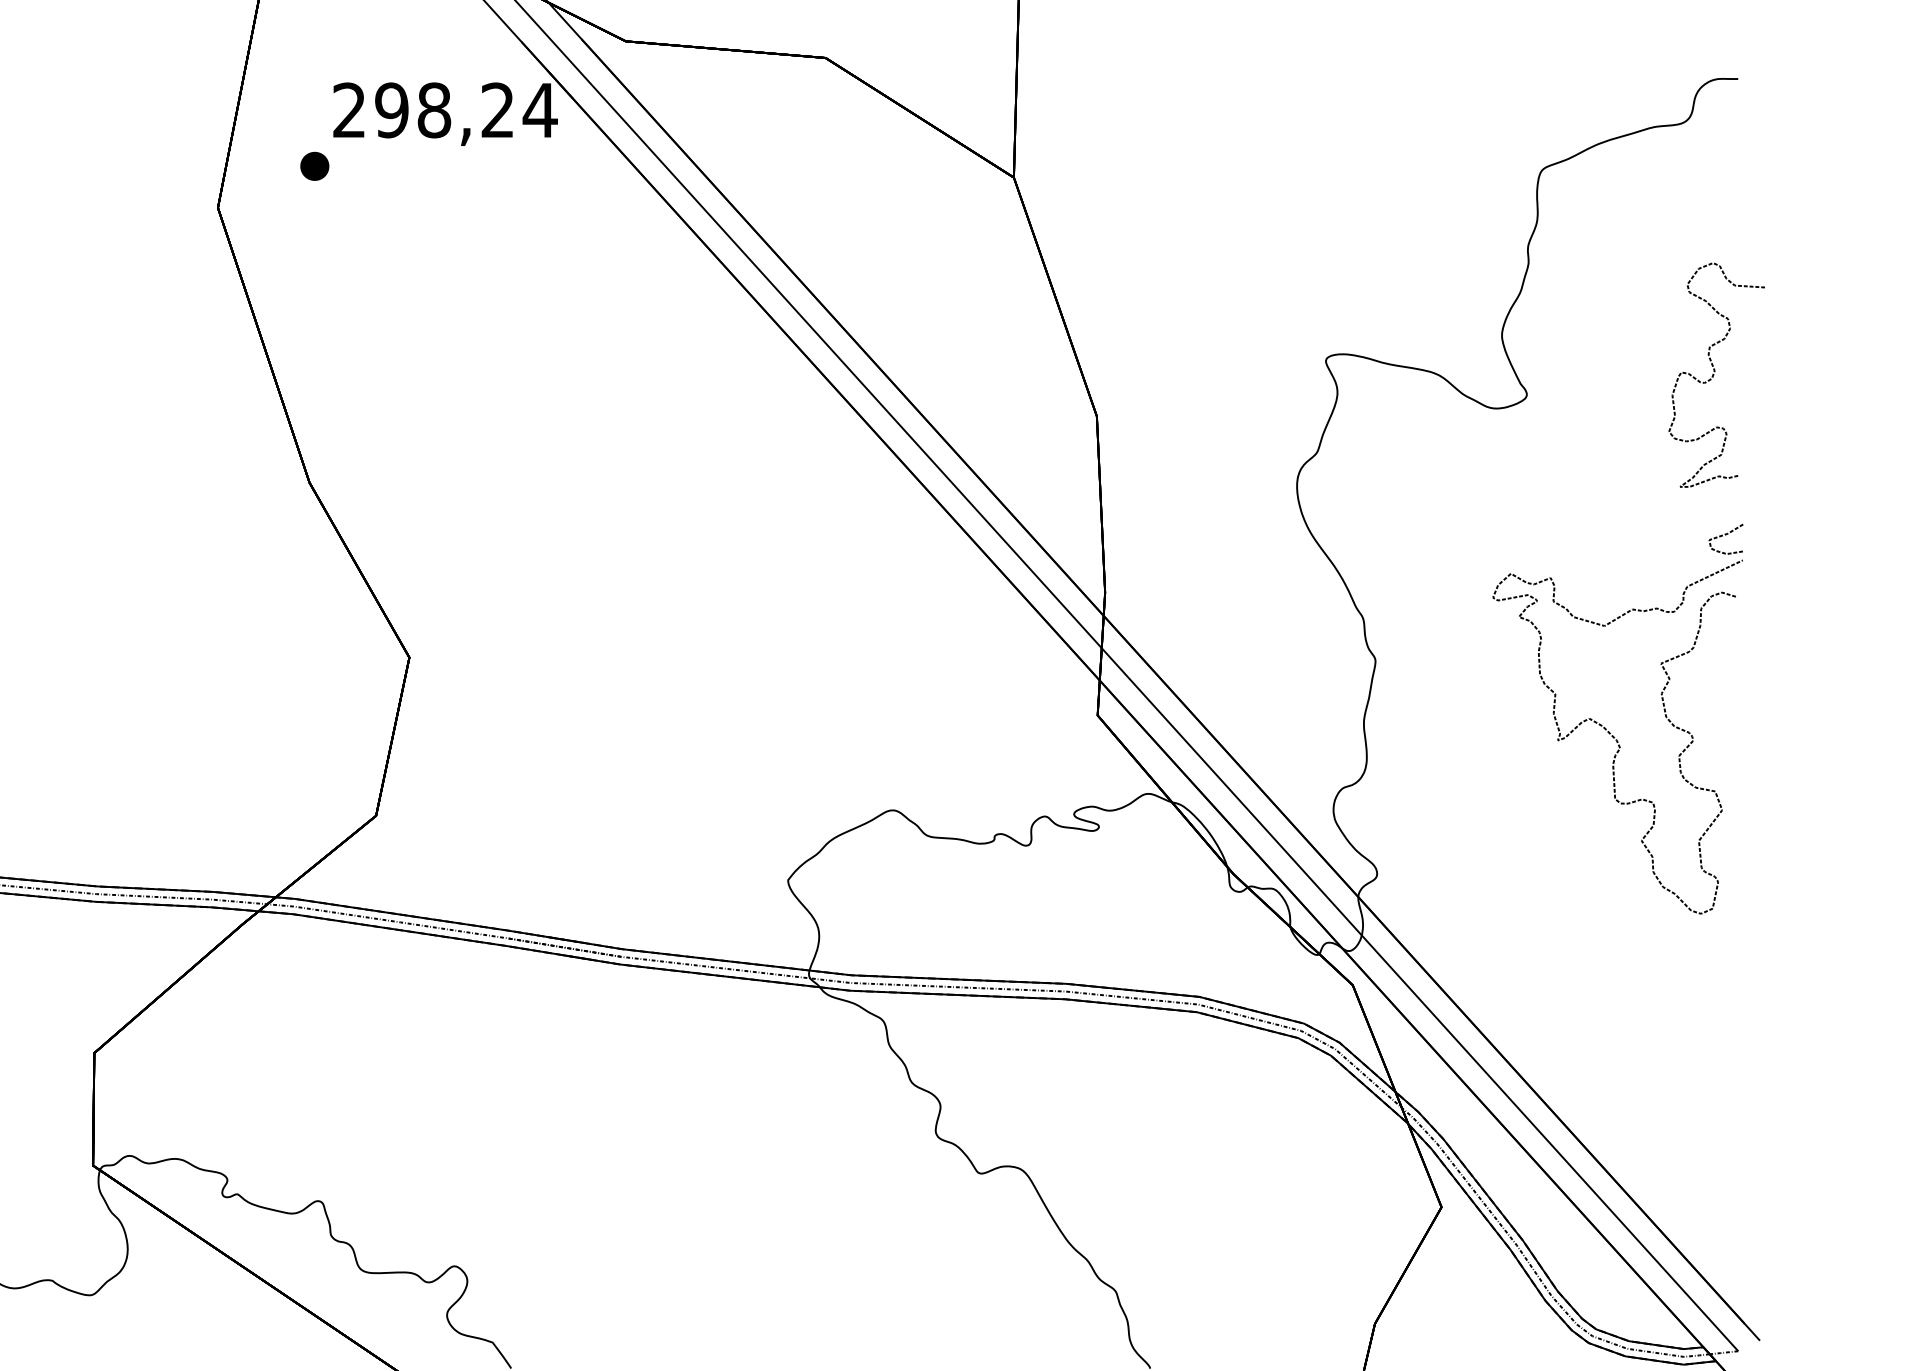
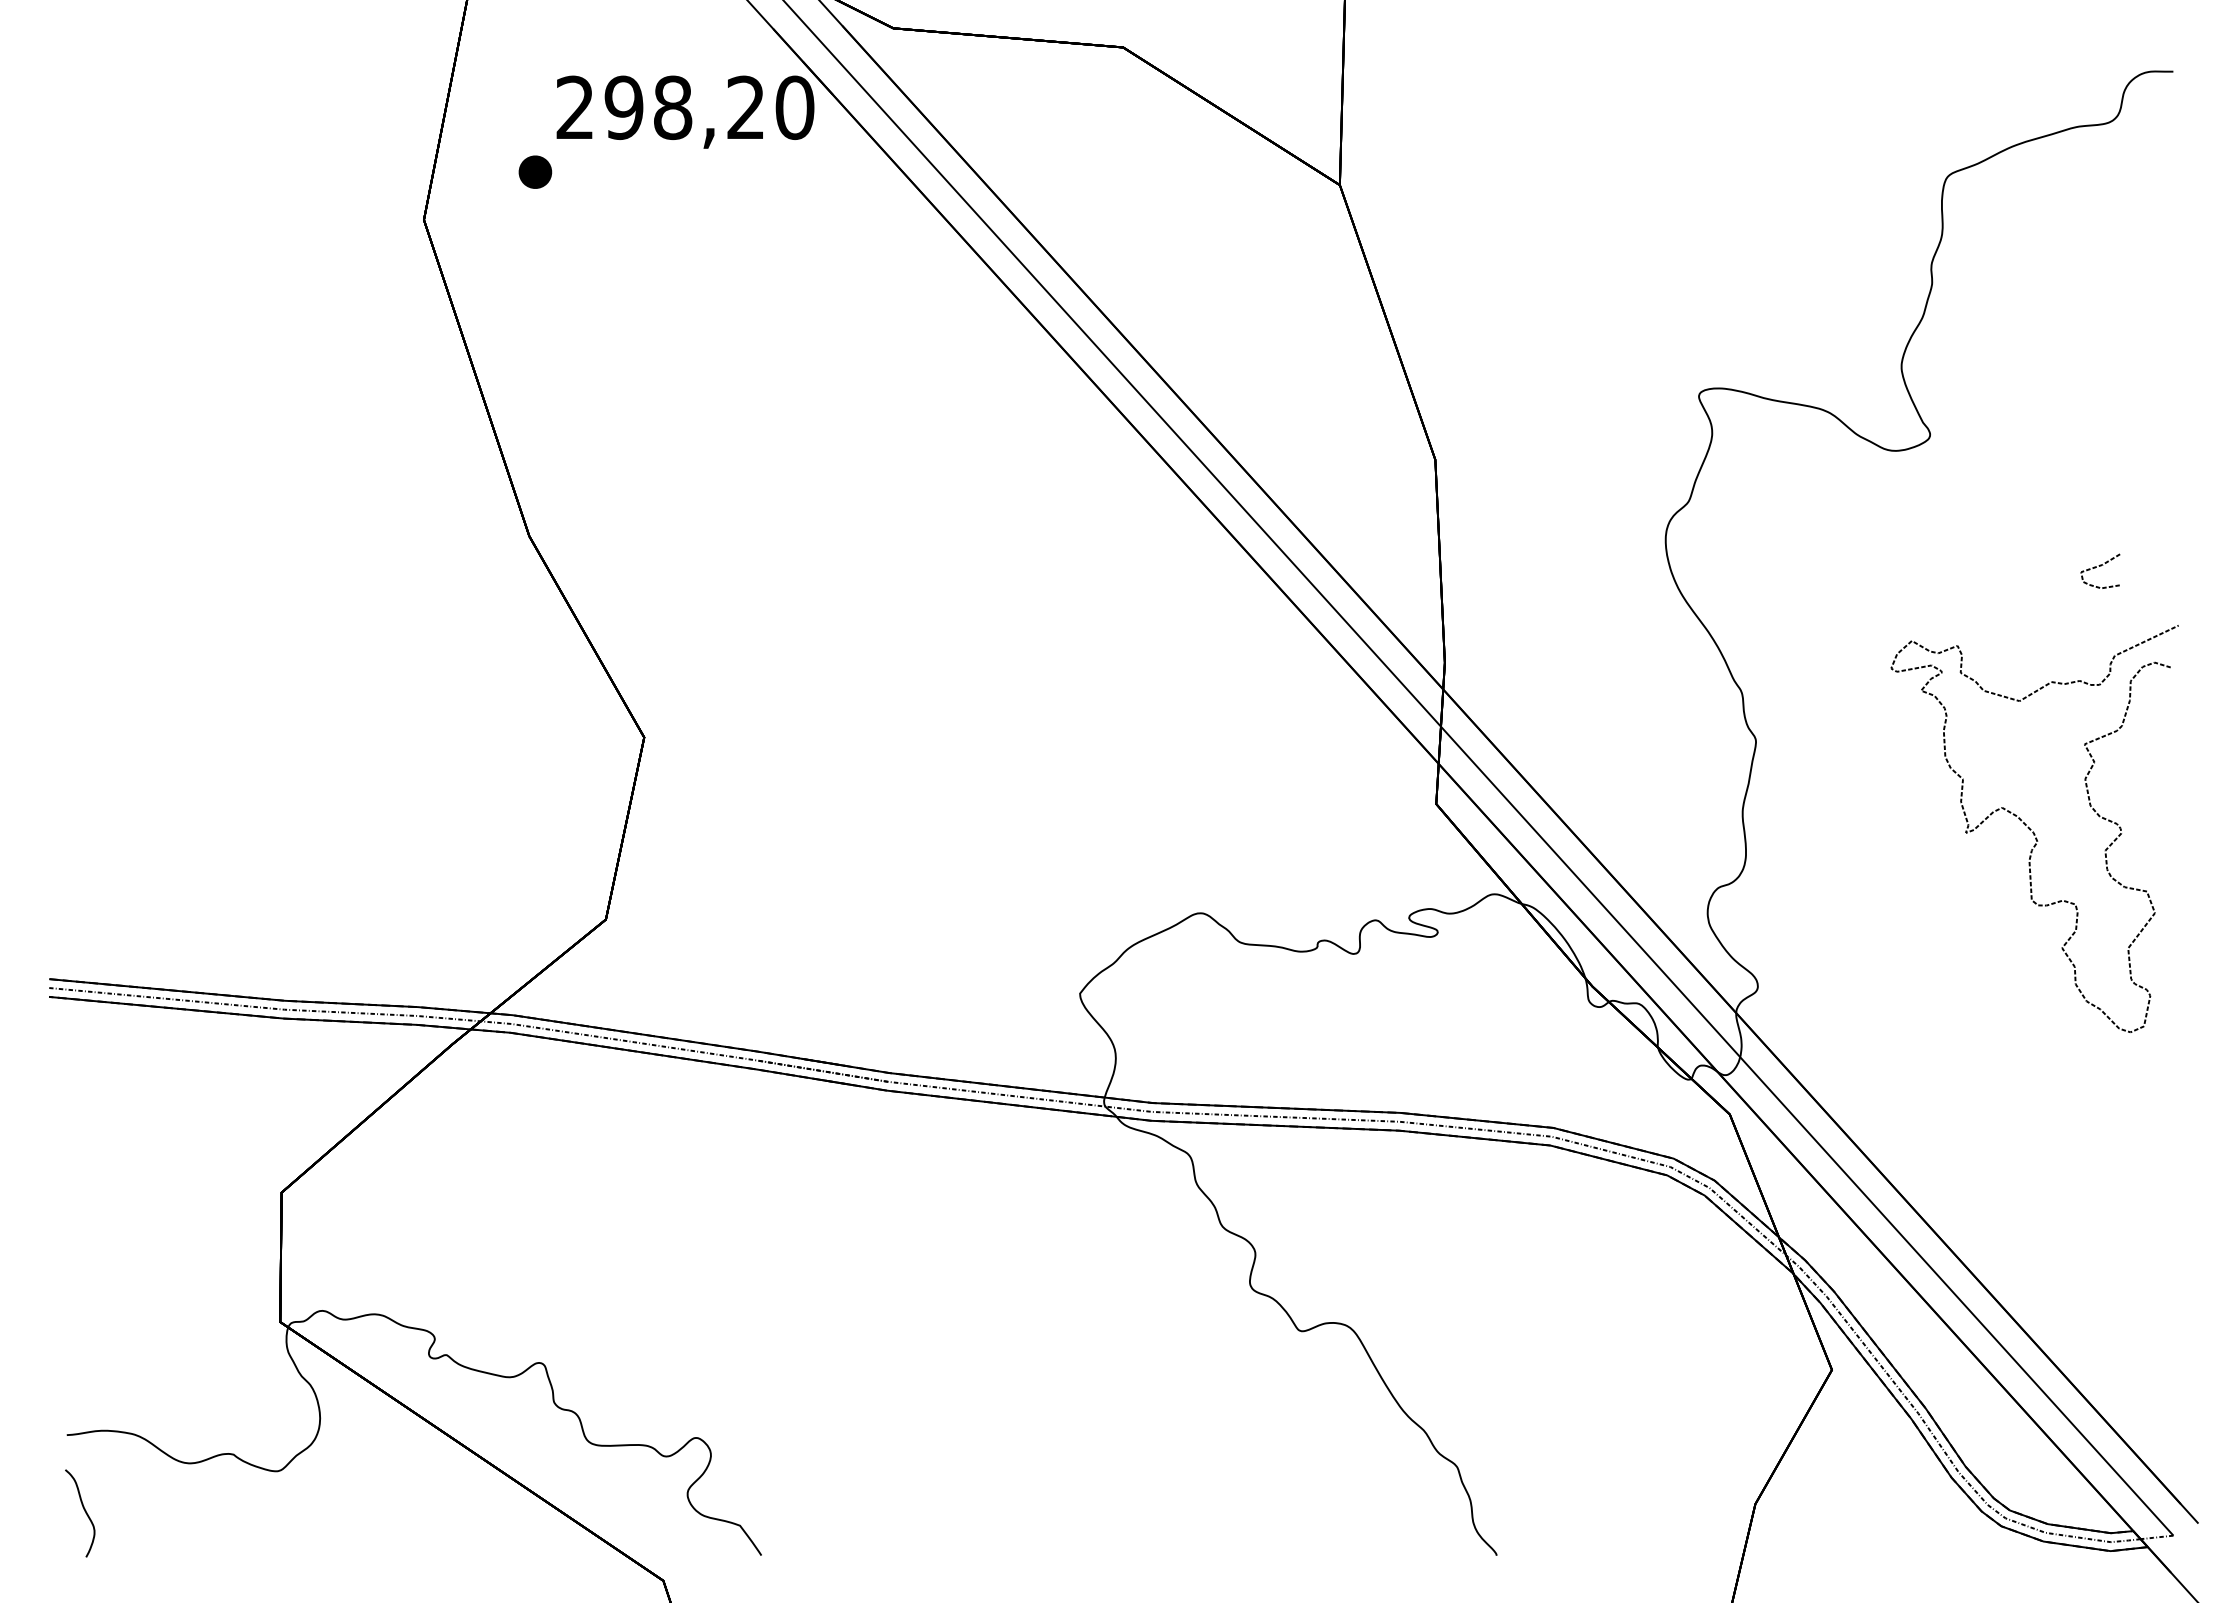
text: (539, 110) -> (794, 107), 298,24 -> 298,20
curve: (1713, 375) -> (2145, 412), removed
curve: (1726, 535) -> (2100, 566), moved

